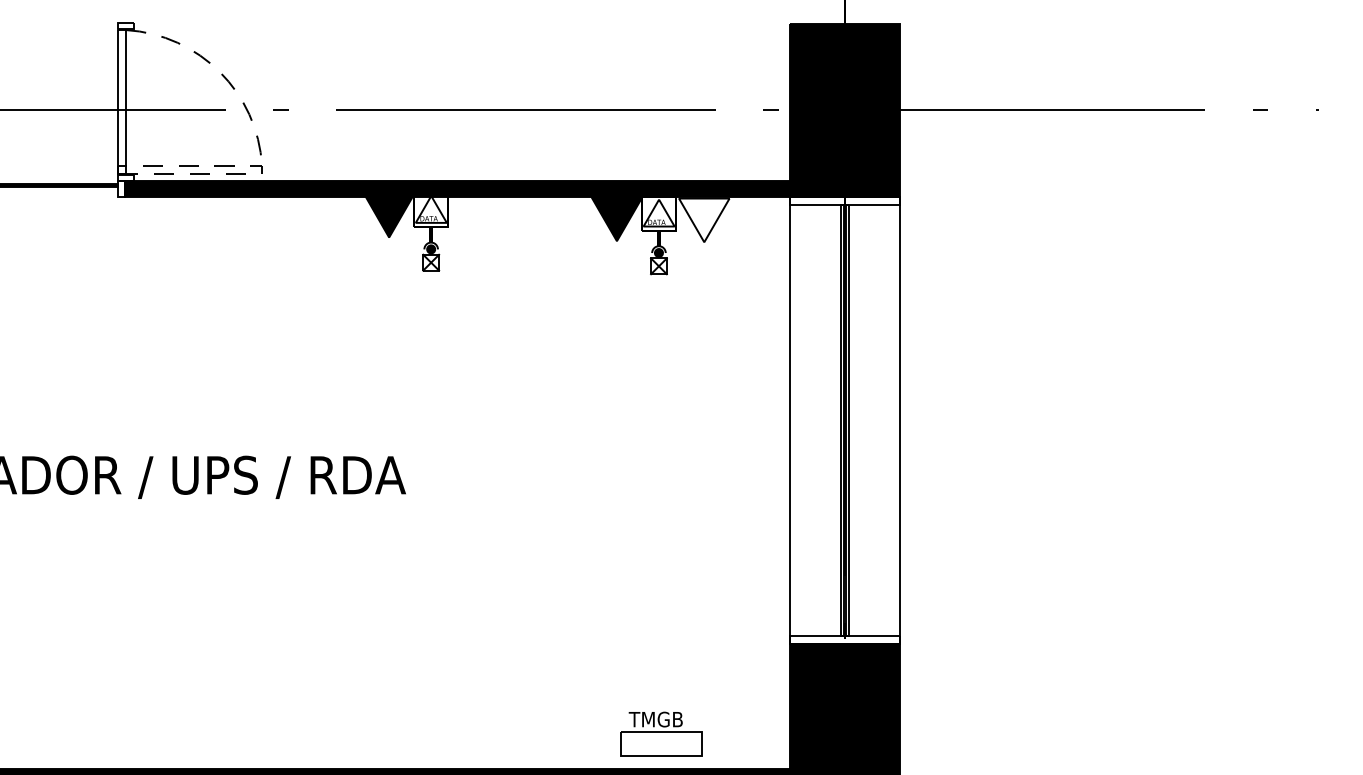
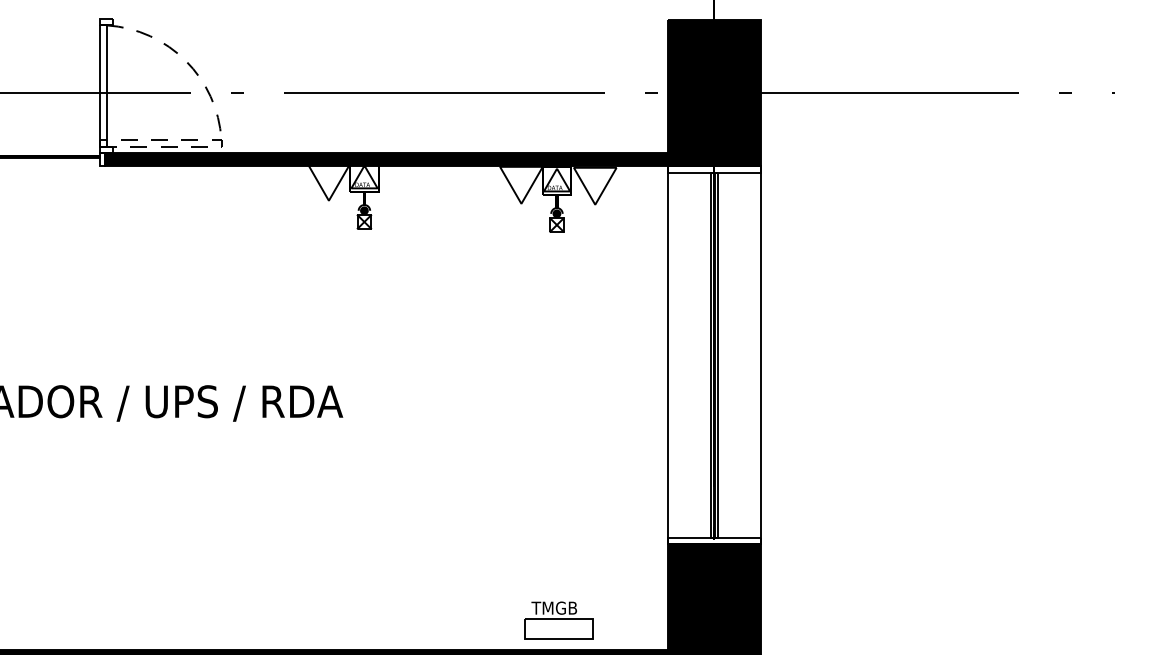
fill: (388, 214) -> (328, 181), removed
fill: (617, 218) -> (521, 184), removed

